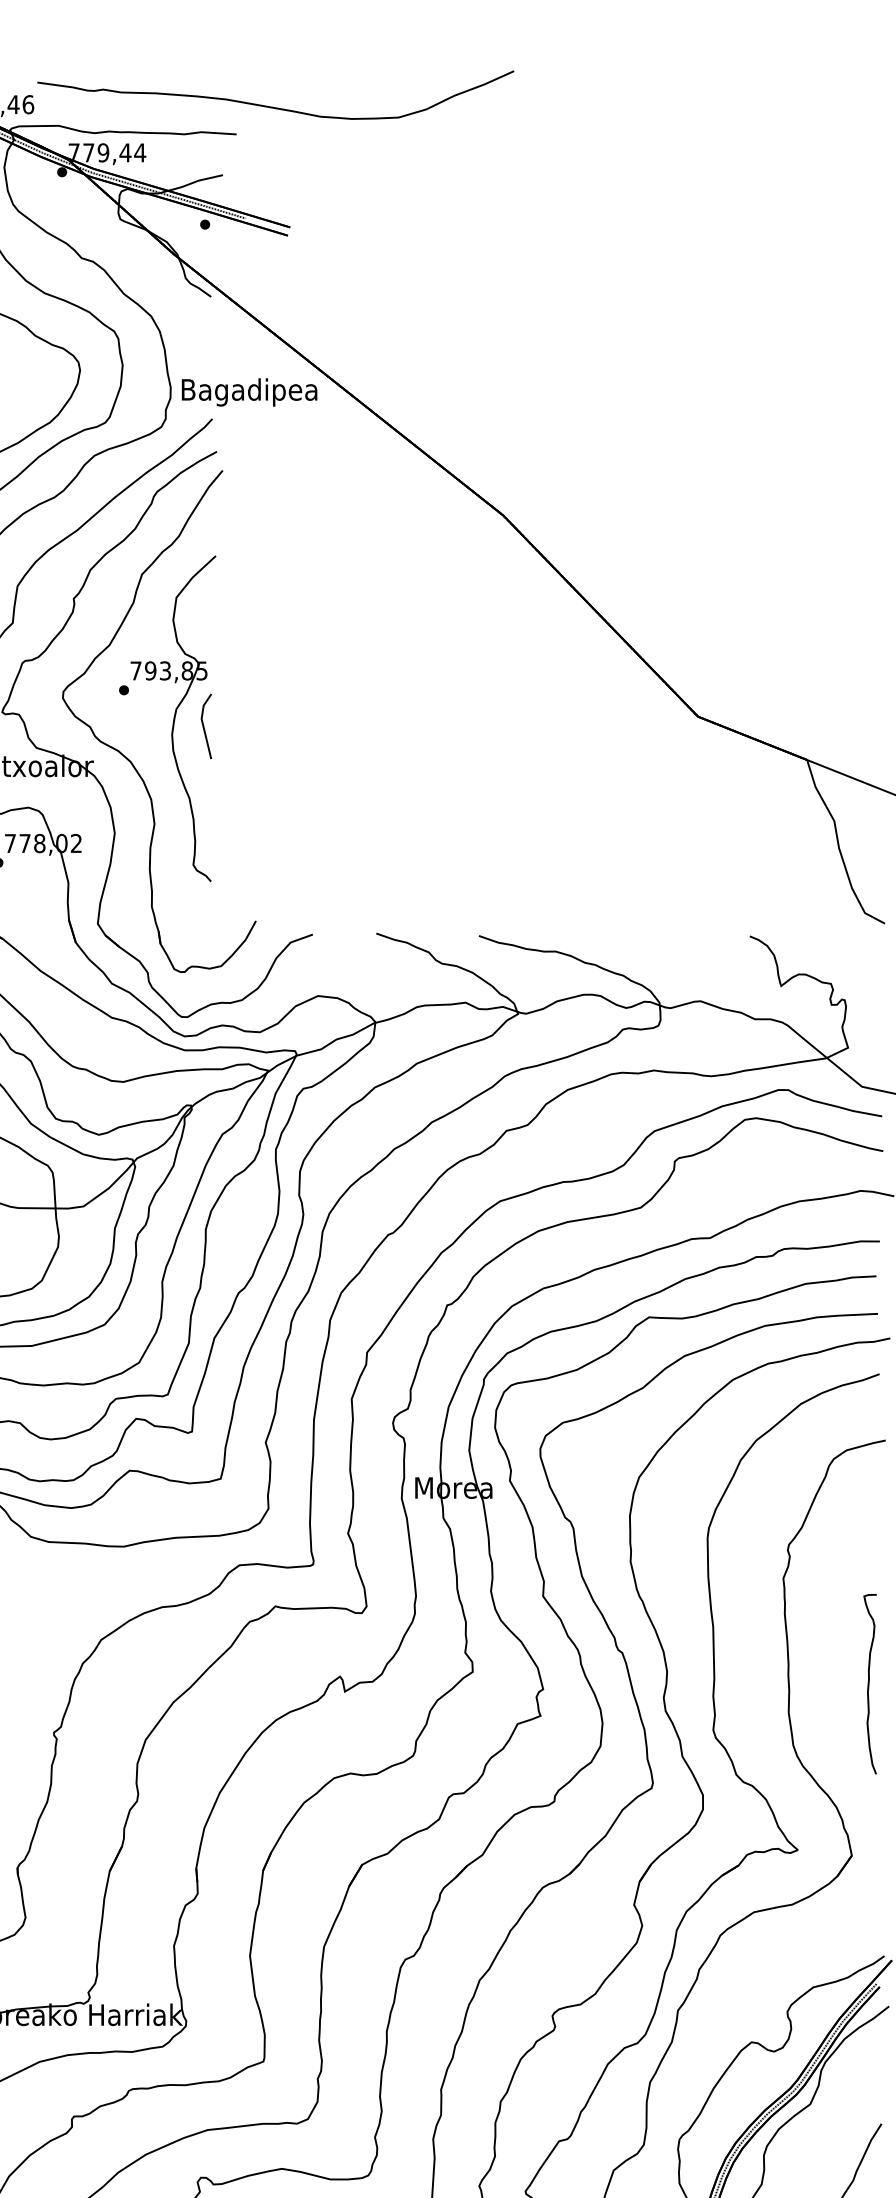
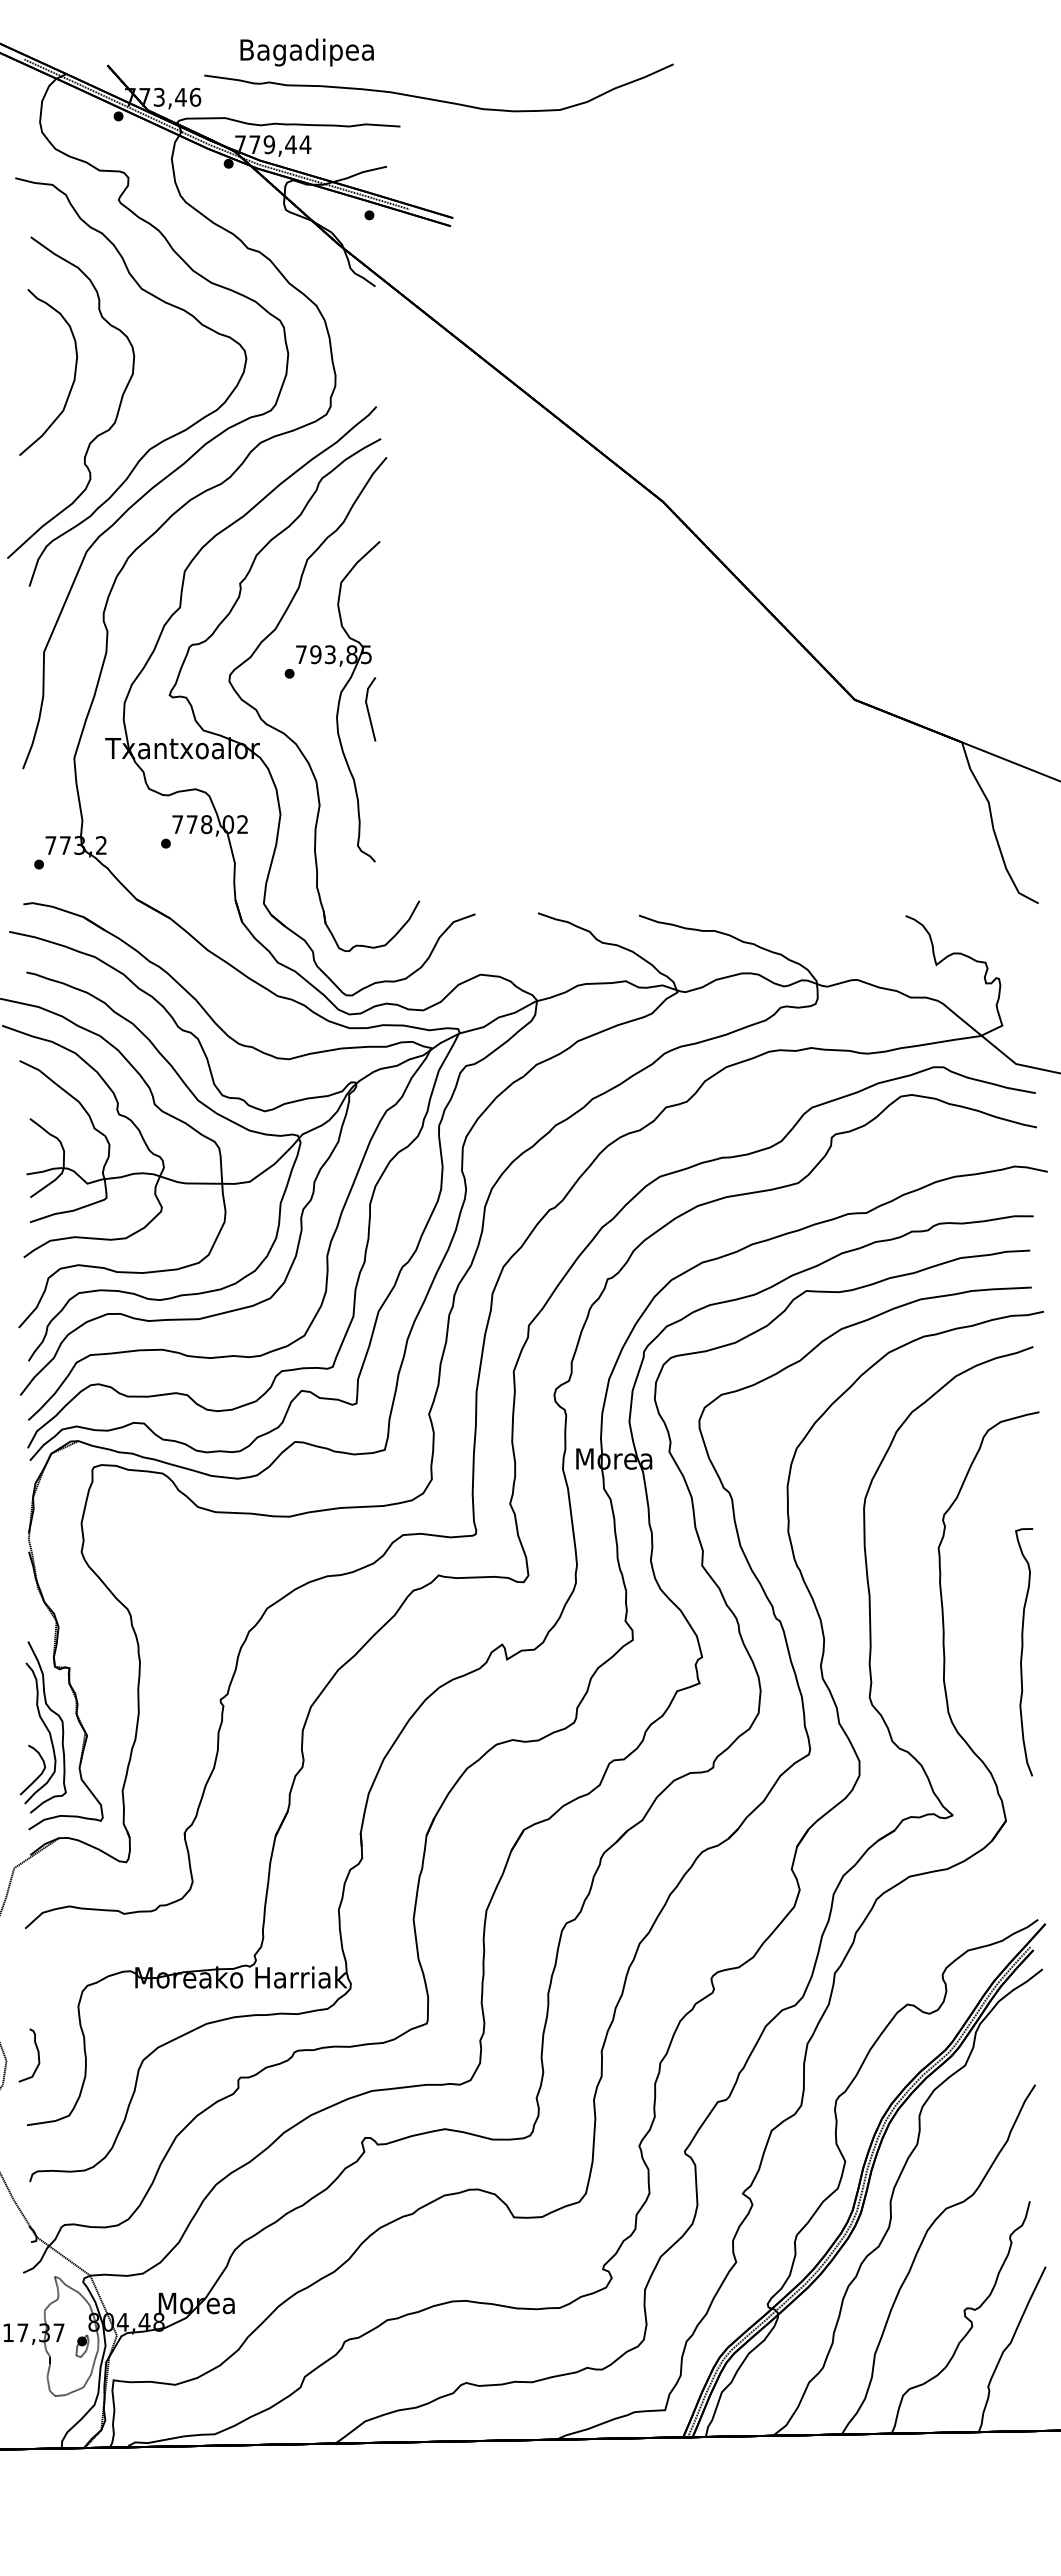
text: (248, 392) -> (306, 52), moved
part: (869, 1683) -> (1023, 1651), size x1.4

